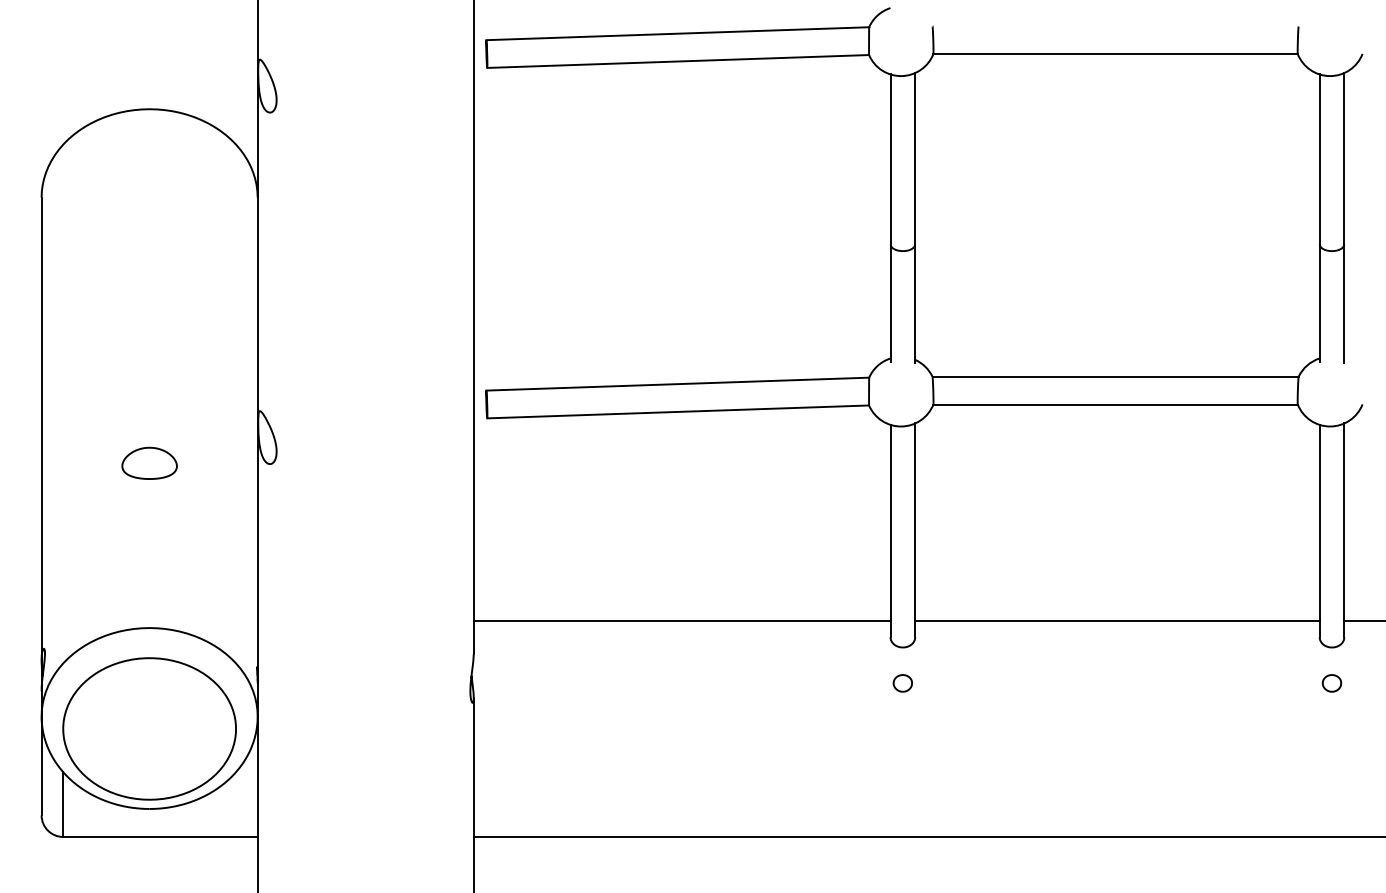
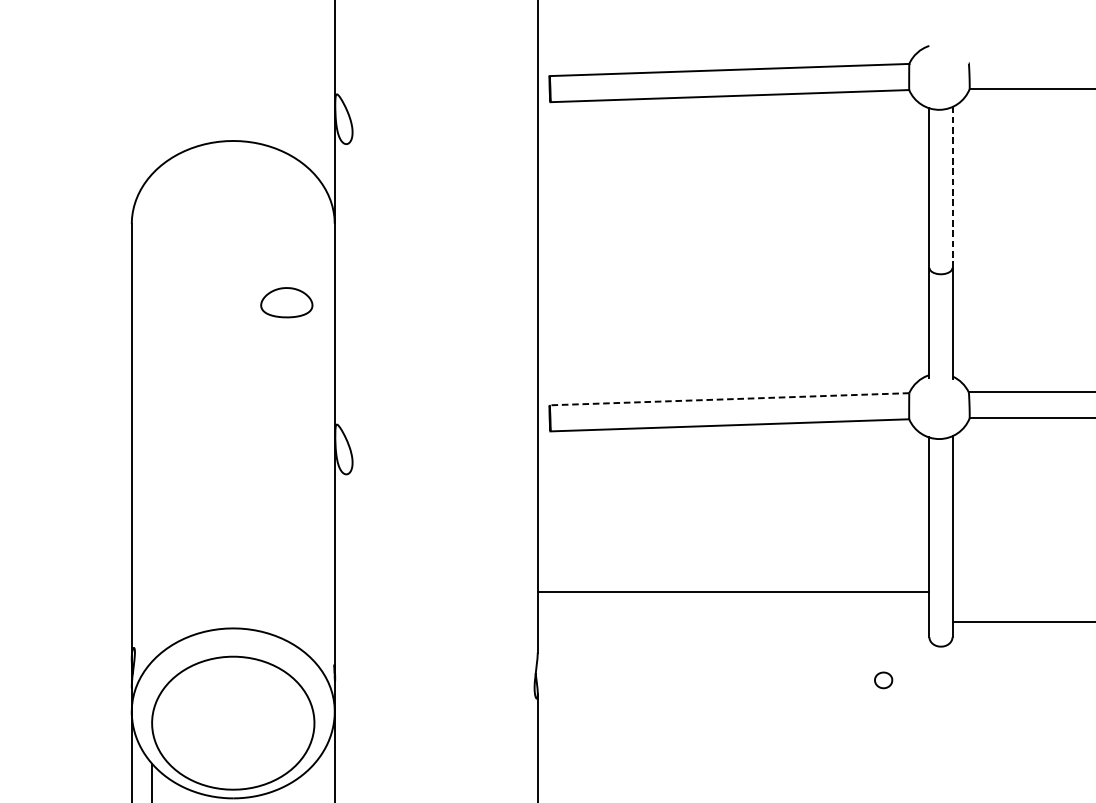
line: (915, 158) -> (952, 187), solid -> dashed
line: (677, 384) -> (729, 399), solid -> dashed
part: (149, 462) -> (286, 301), moved
line: (681, 620) -> (732, 591), moved
part: (902, 683) -> (883, 680), moved

